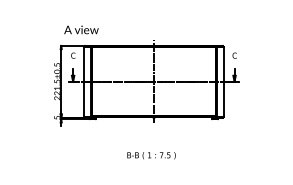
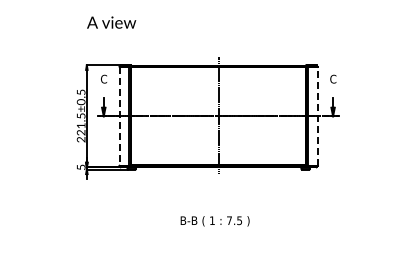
text: (81, 29) -> (111, 22), moved
line: (84, 81) -> (119, 116), solid -> dashed
line: (223, 81) -> (317, 115), solid -> dashed

